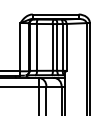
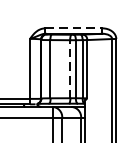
line: (55, 14) -> (73, 28), solid -> dashed
line: (52, 46) -> (69, 68), solid -> dashed

